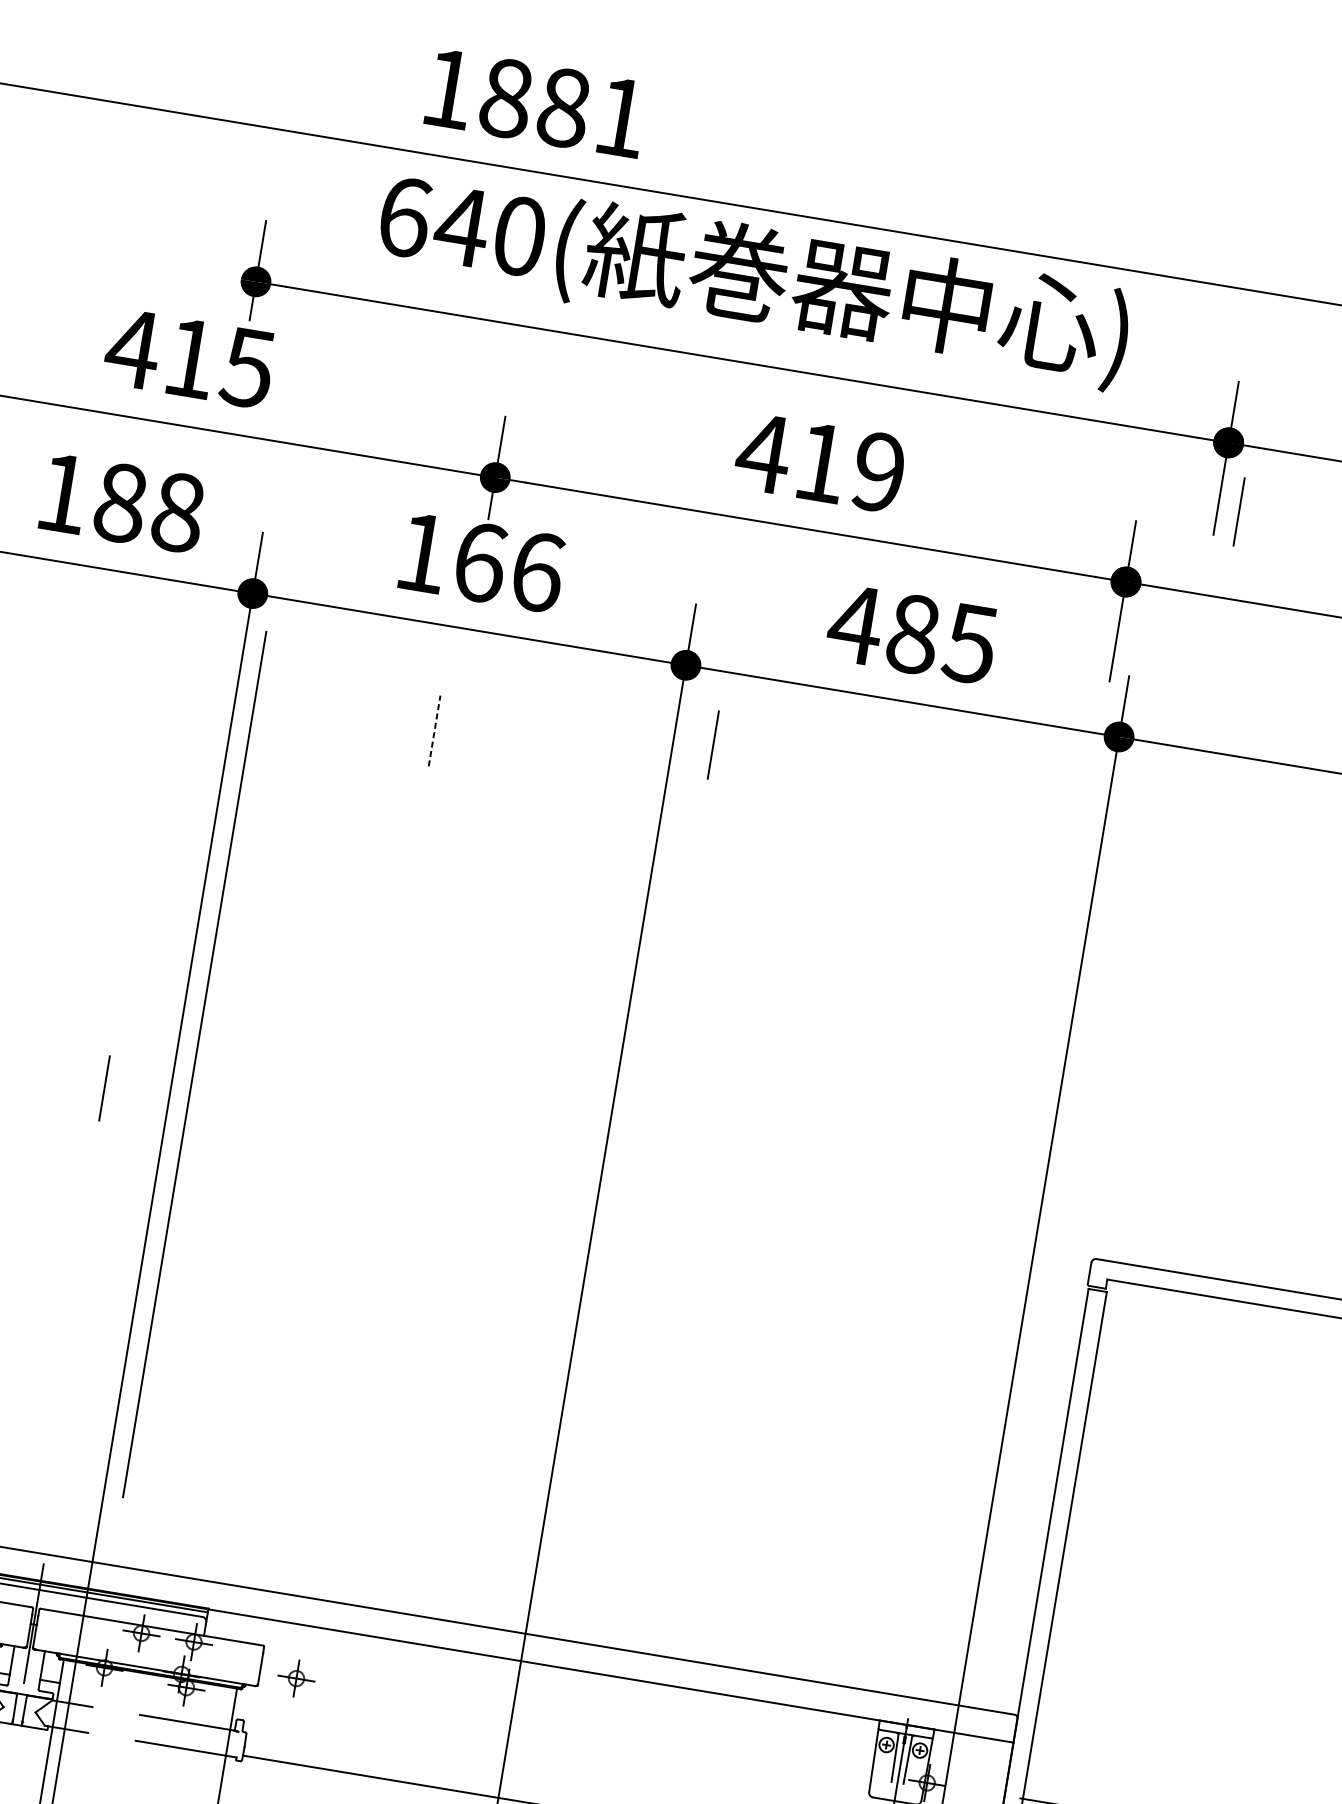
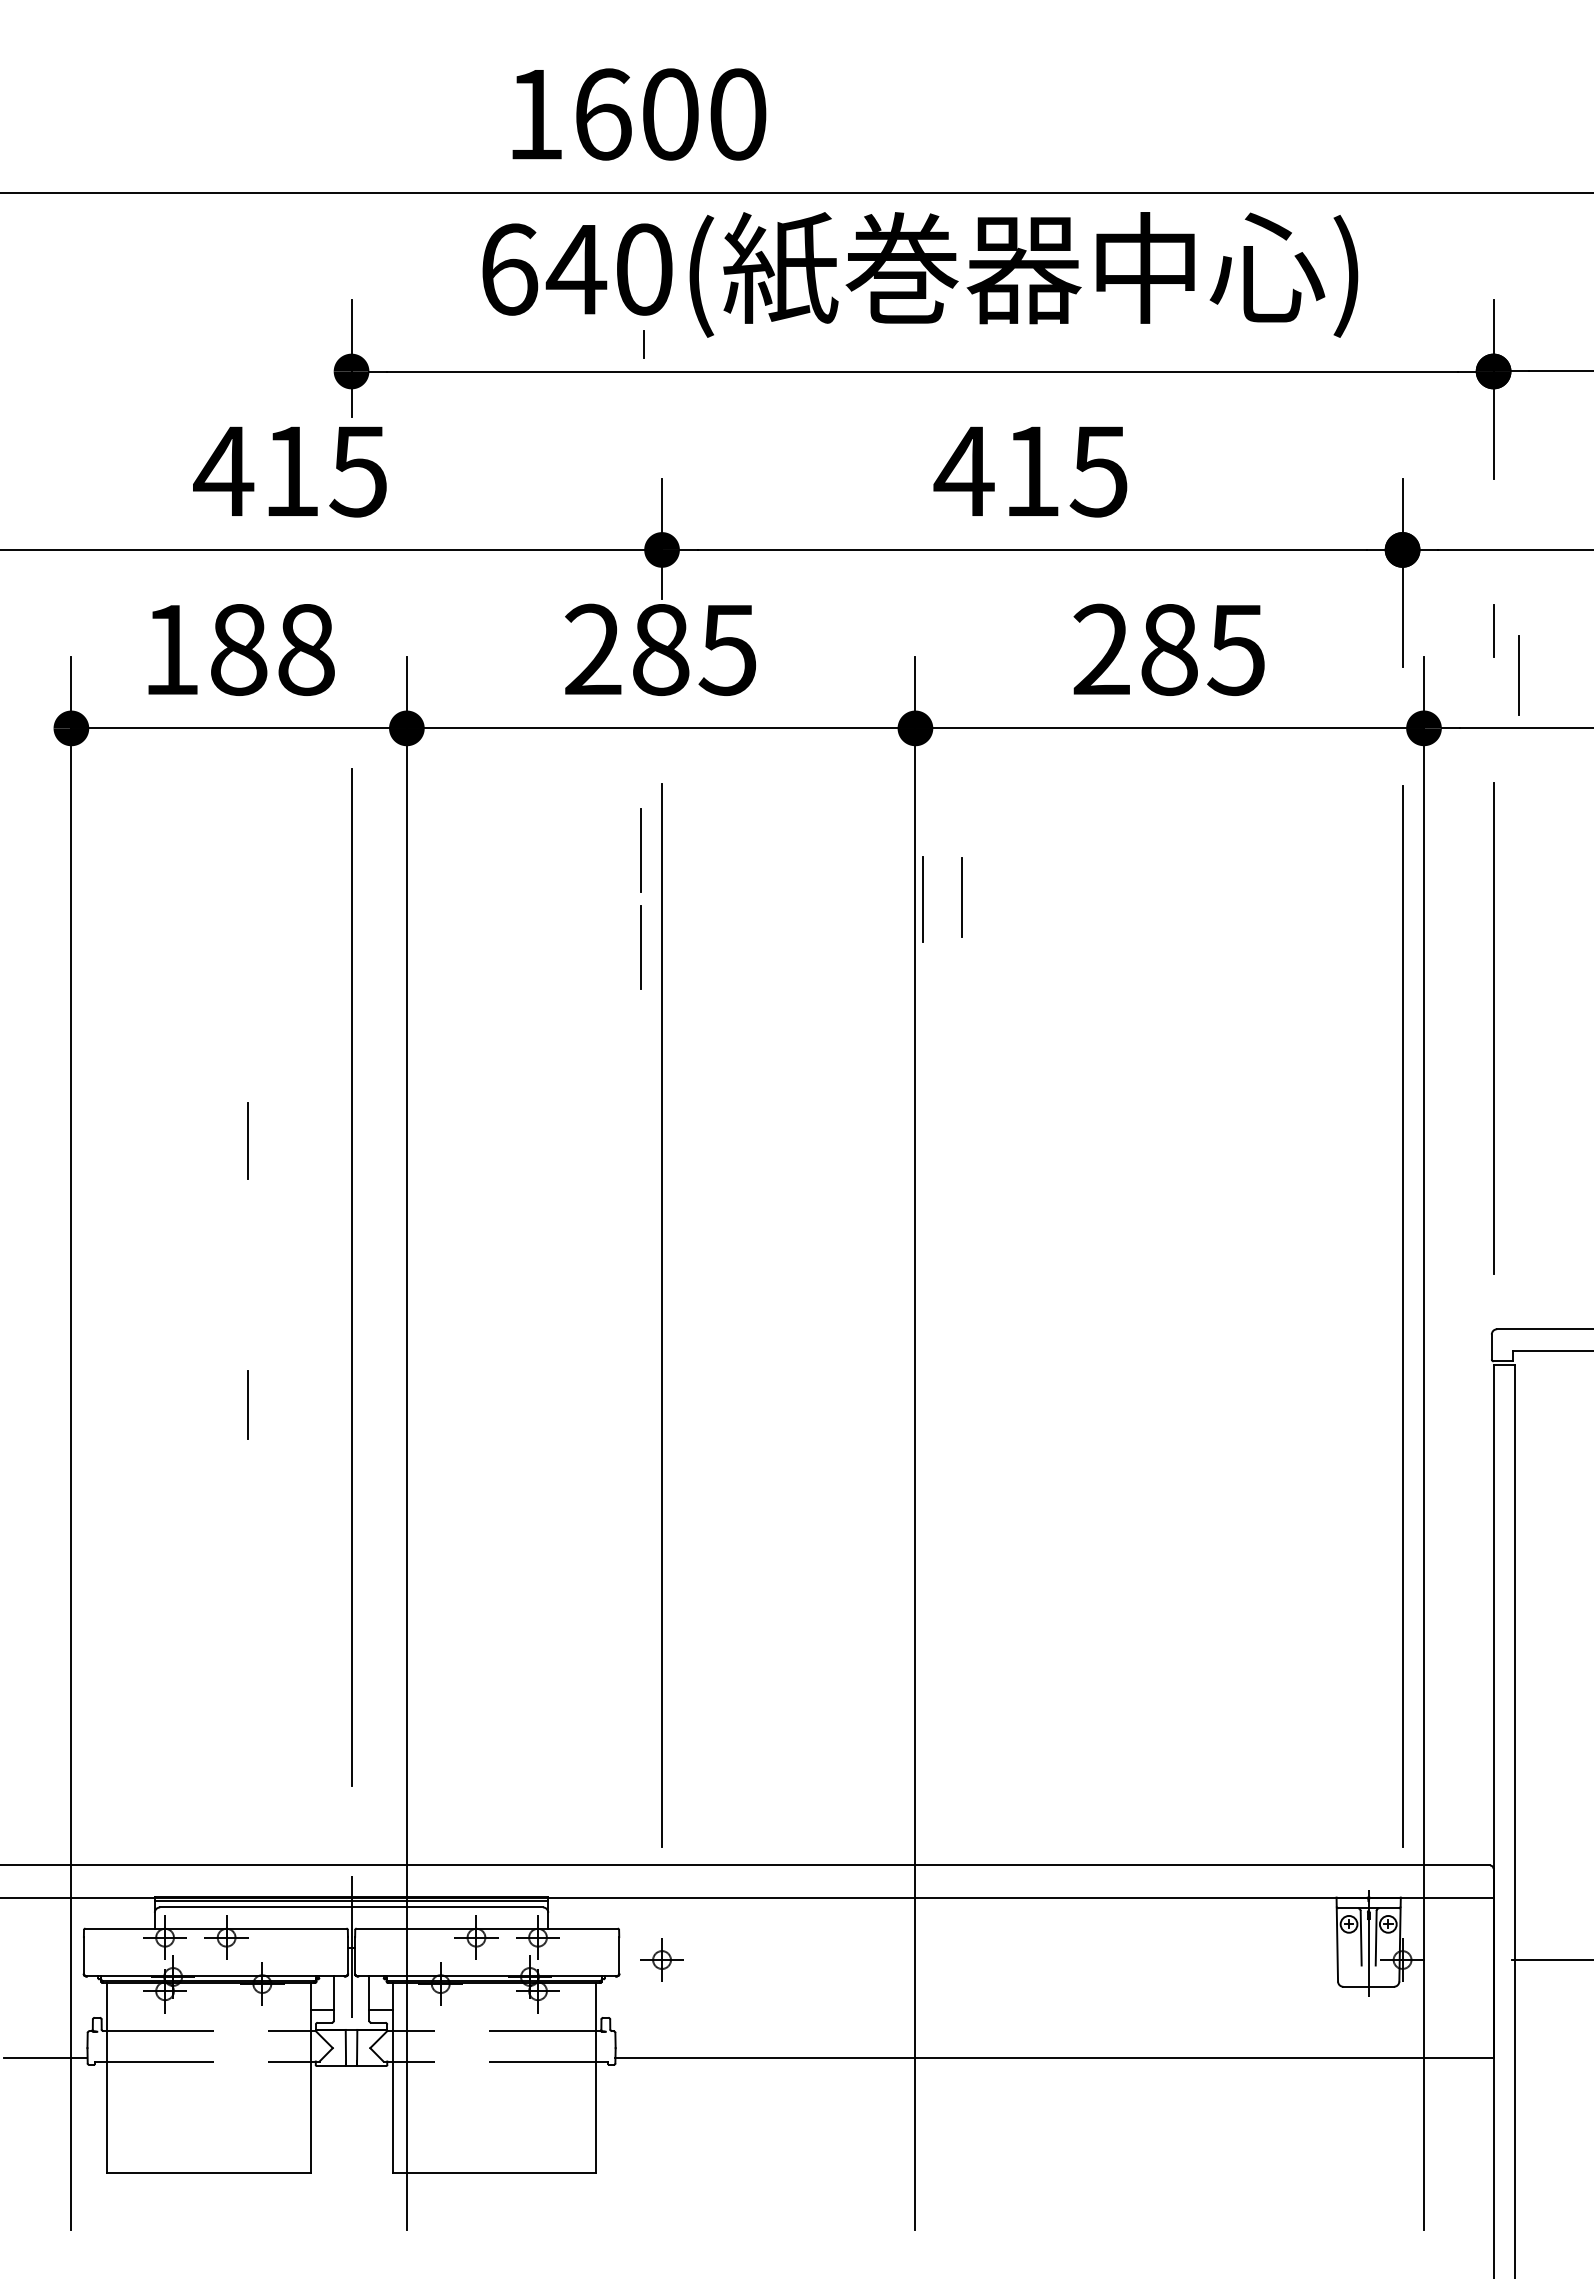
text: (563, 107) -> (670, 114), 1881 -> 1600
line: (509, 300) -> (644, 344), added
text: (878, 472) -> (1098, 471), 419 -> 415
line: (1239, 511) -> (1518, 675), moved
text: (480, 562) -> (661, 649), 166 -> 285
text: (855, 623) -> (1101, 648), 485 -> 285
line: (1191, 664) -> (1493, 631), added
line: (434, 730) -> (640, 850), dashed -> solid
line: (713, 745) -> (961, 897), moved
line: (667, 812) -> (922, 899), added
line: (420, 813) -> (640, 947), added
line: (1135, 1002) -> (1493, 1028), added
line: (194, 1064) -> (351, 1277), moved
line: (104, 1087) -> (247, 1140), moved
line: (387, 1129) -> (662, 1315), added
line: (22, 1147) -> (248, 1404), added
line: (1017, 1234) -> (1402, 1316), added

